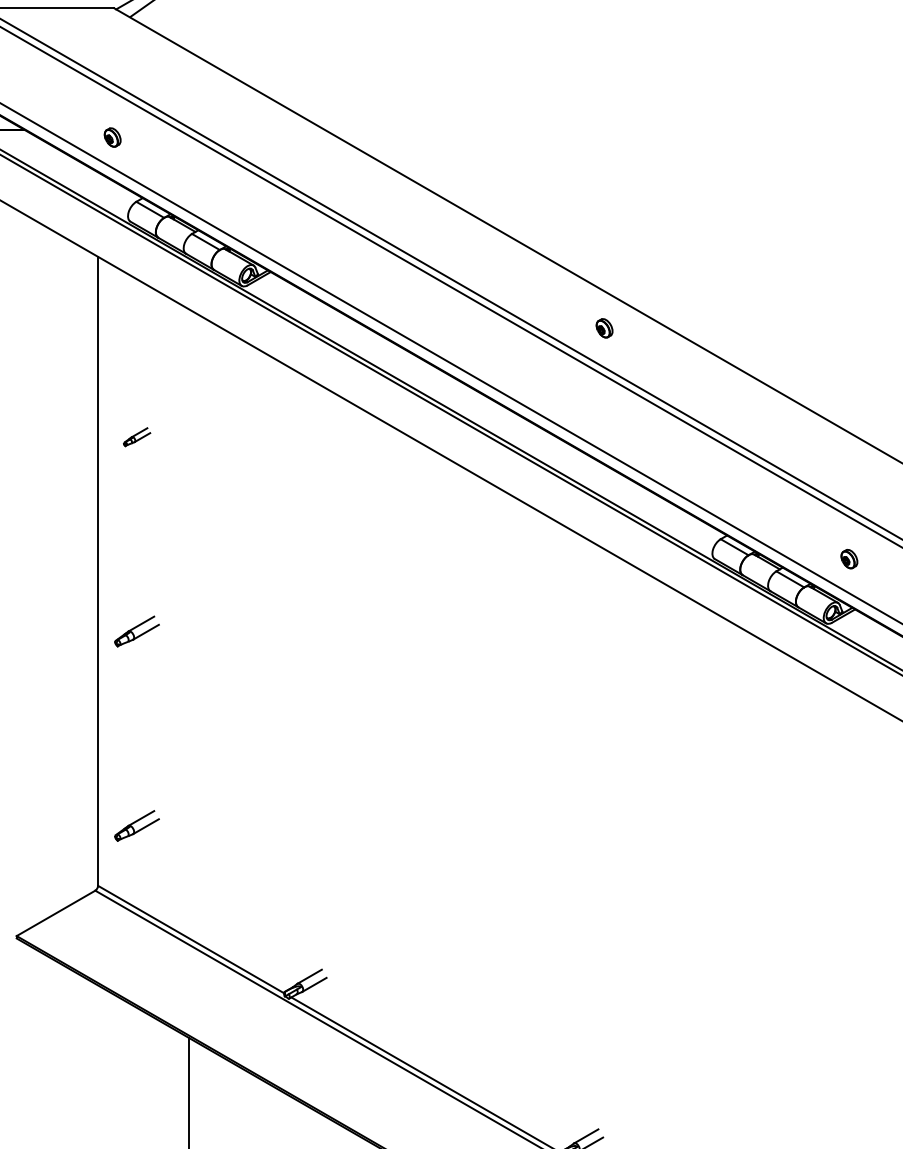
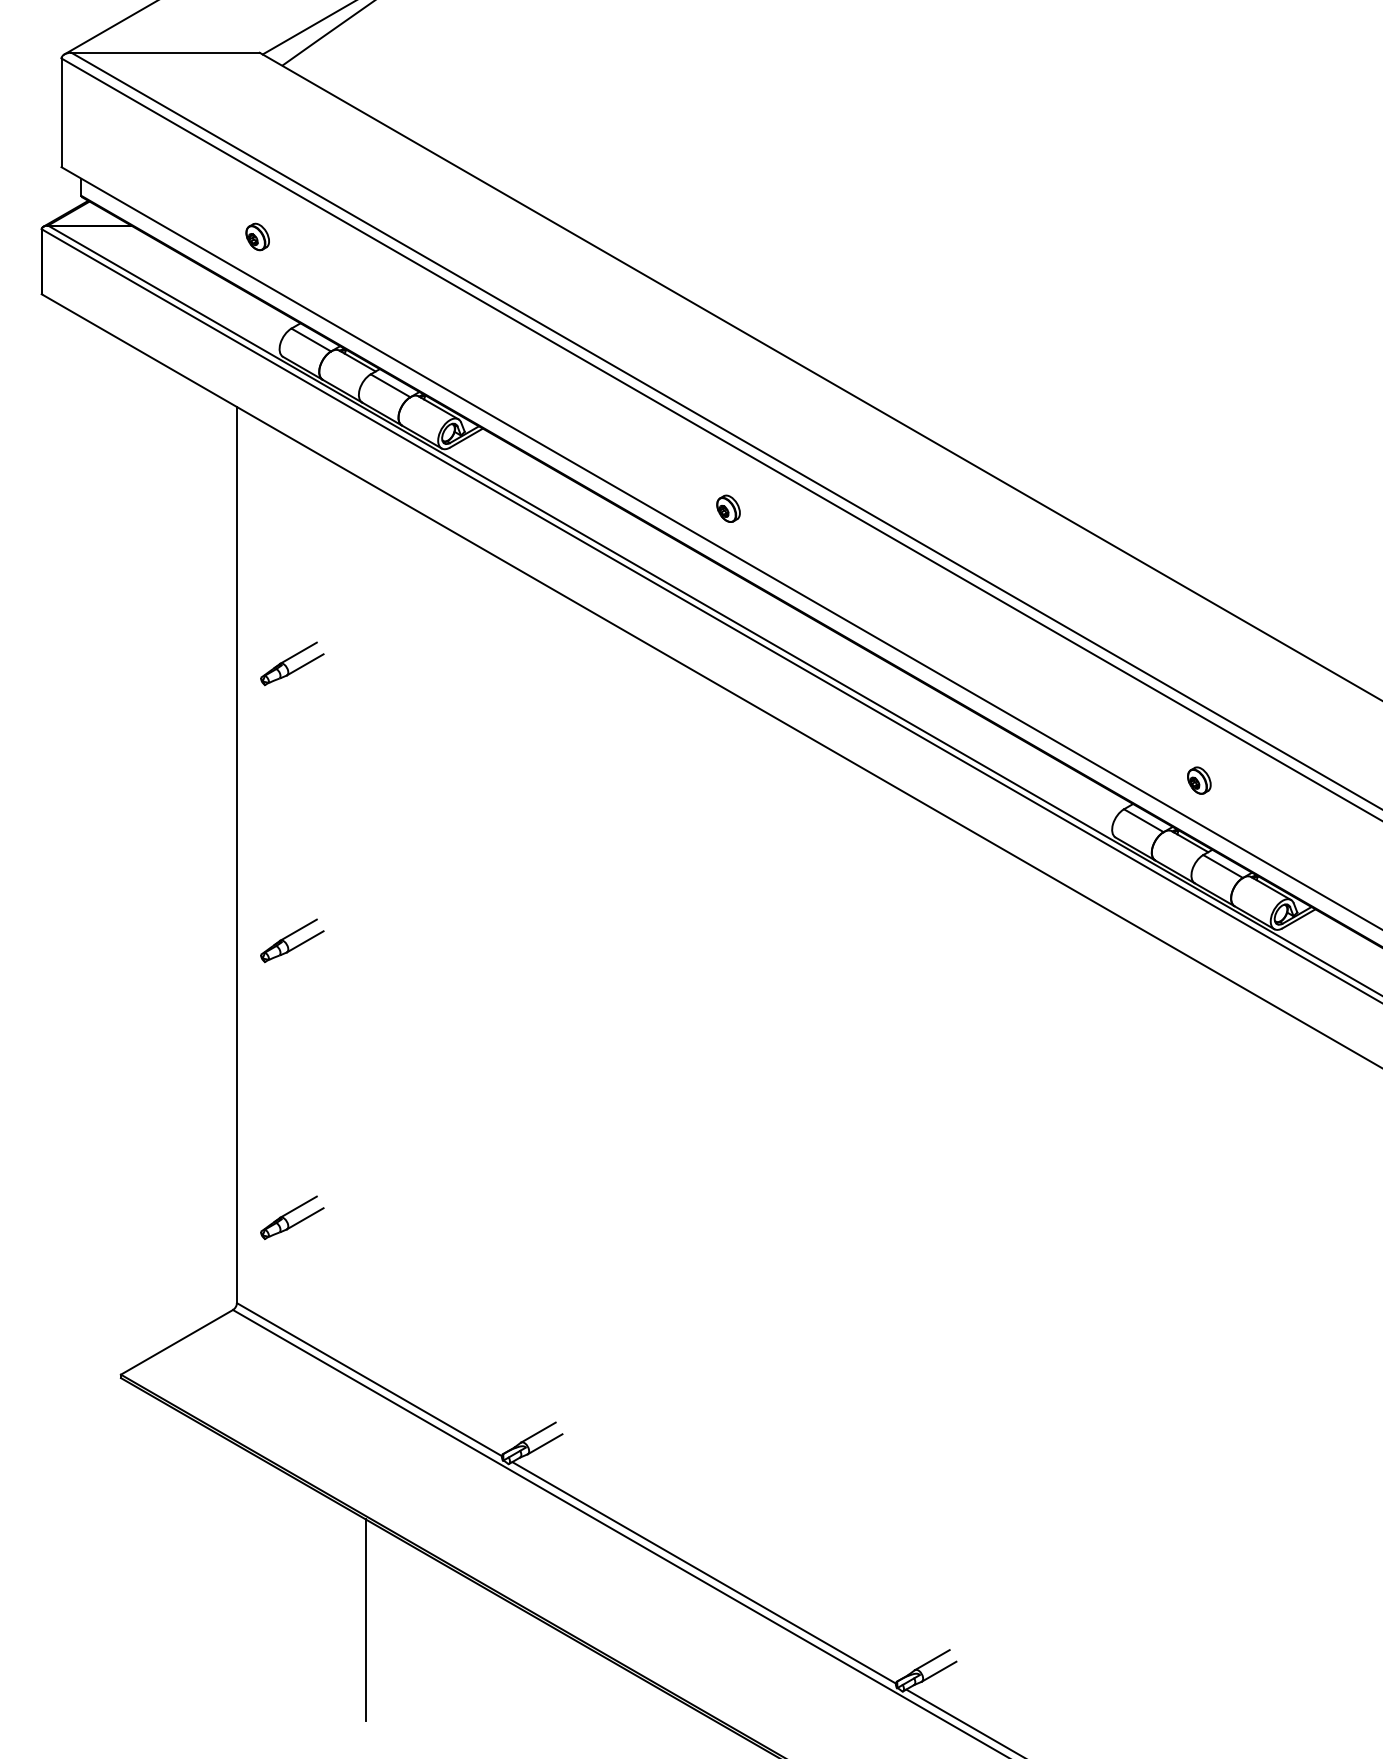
part: (604, 328) -> (728, 508), moved
part: (137, 436) -> (292, 663), size x1.67
part: (849, 559) -> (1199, 780), moved

